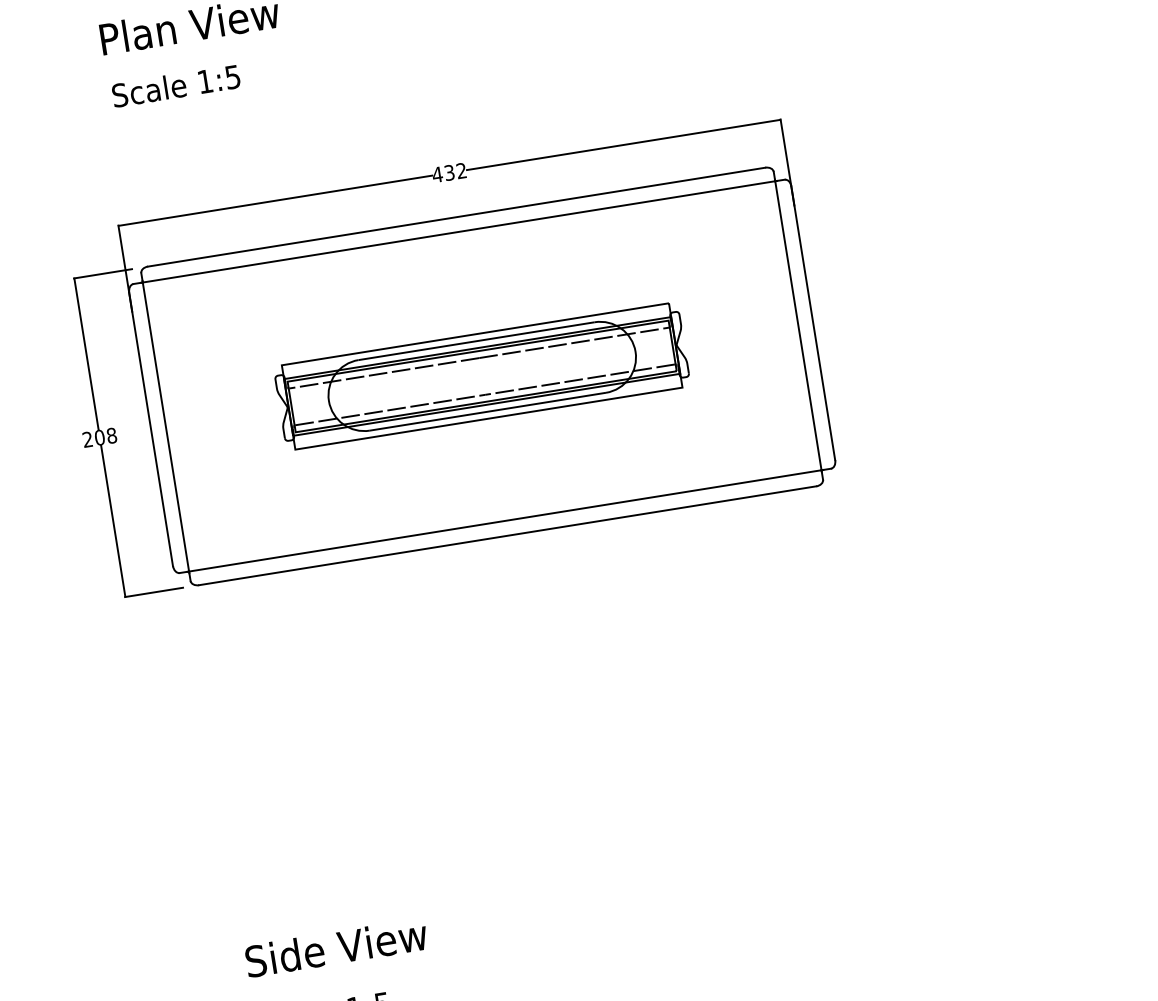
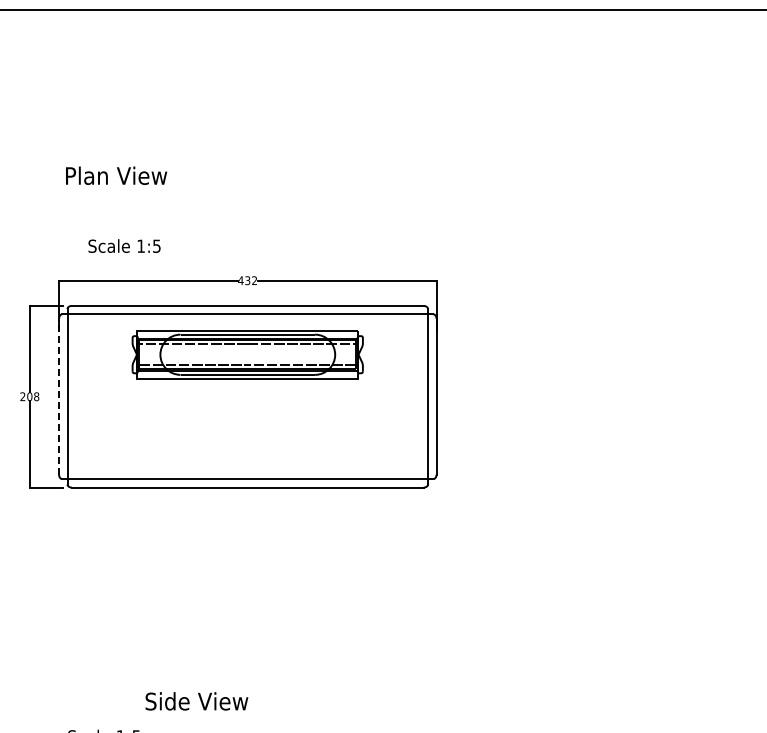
text: (175, 84) -> (124, 245), moved
part: (481, 376) -> (247, 354), moved
line: (151, 428) -> (59, 396), solid -> dashed
text: (335, 948) -> (196, 701), moved

